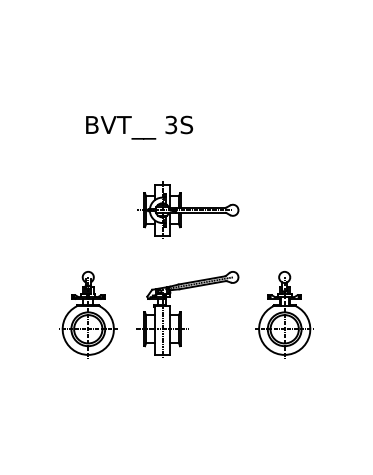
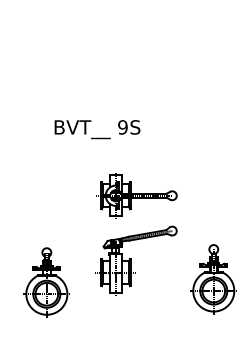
text: (171, 124) -> (123, 127), 3S -> 9S
part: (88, 314) -> (47, 282), moved
part: (187, 314) -> (135, 260), moved

